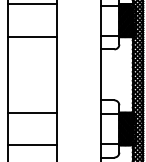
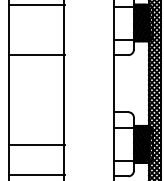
line: (32, 37) -> (36, 55), moved
line: (32, 112) -> (36, 144), moved
line: (32, 145) -> (36, 174), moved

